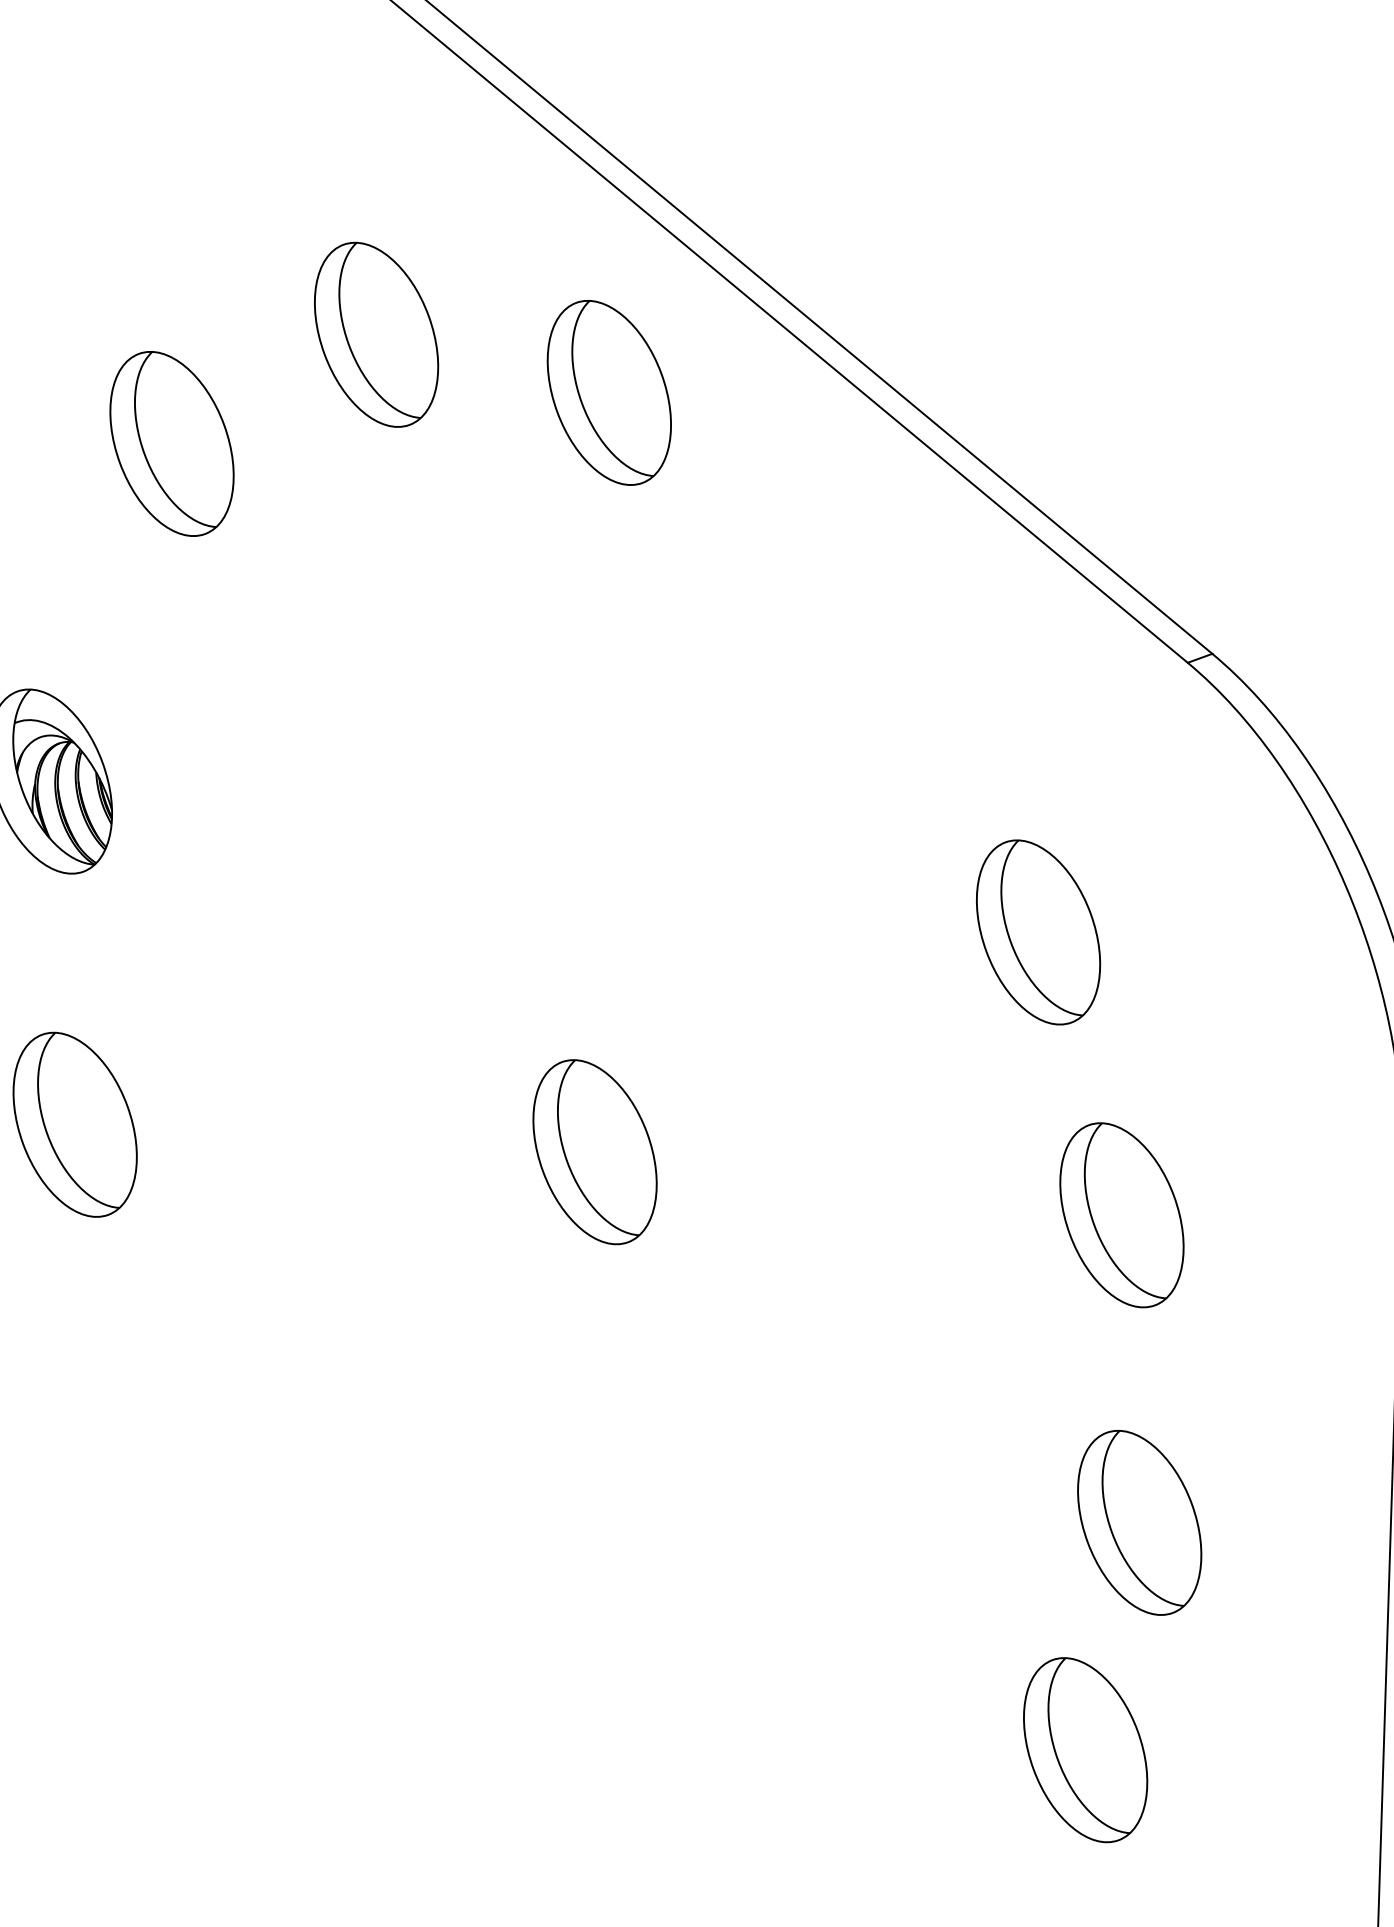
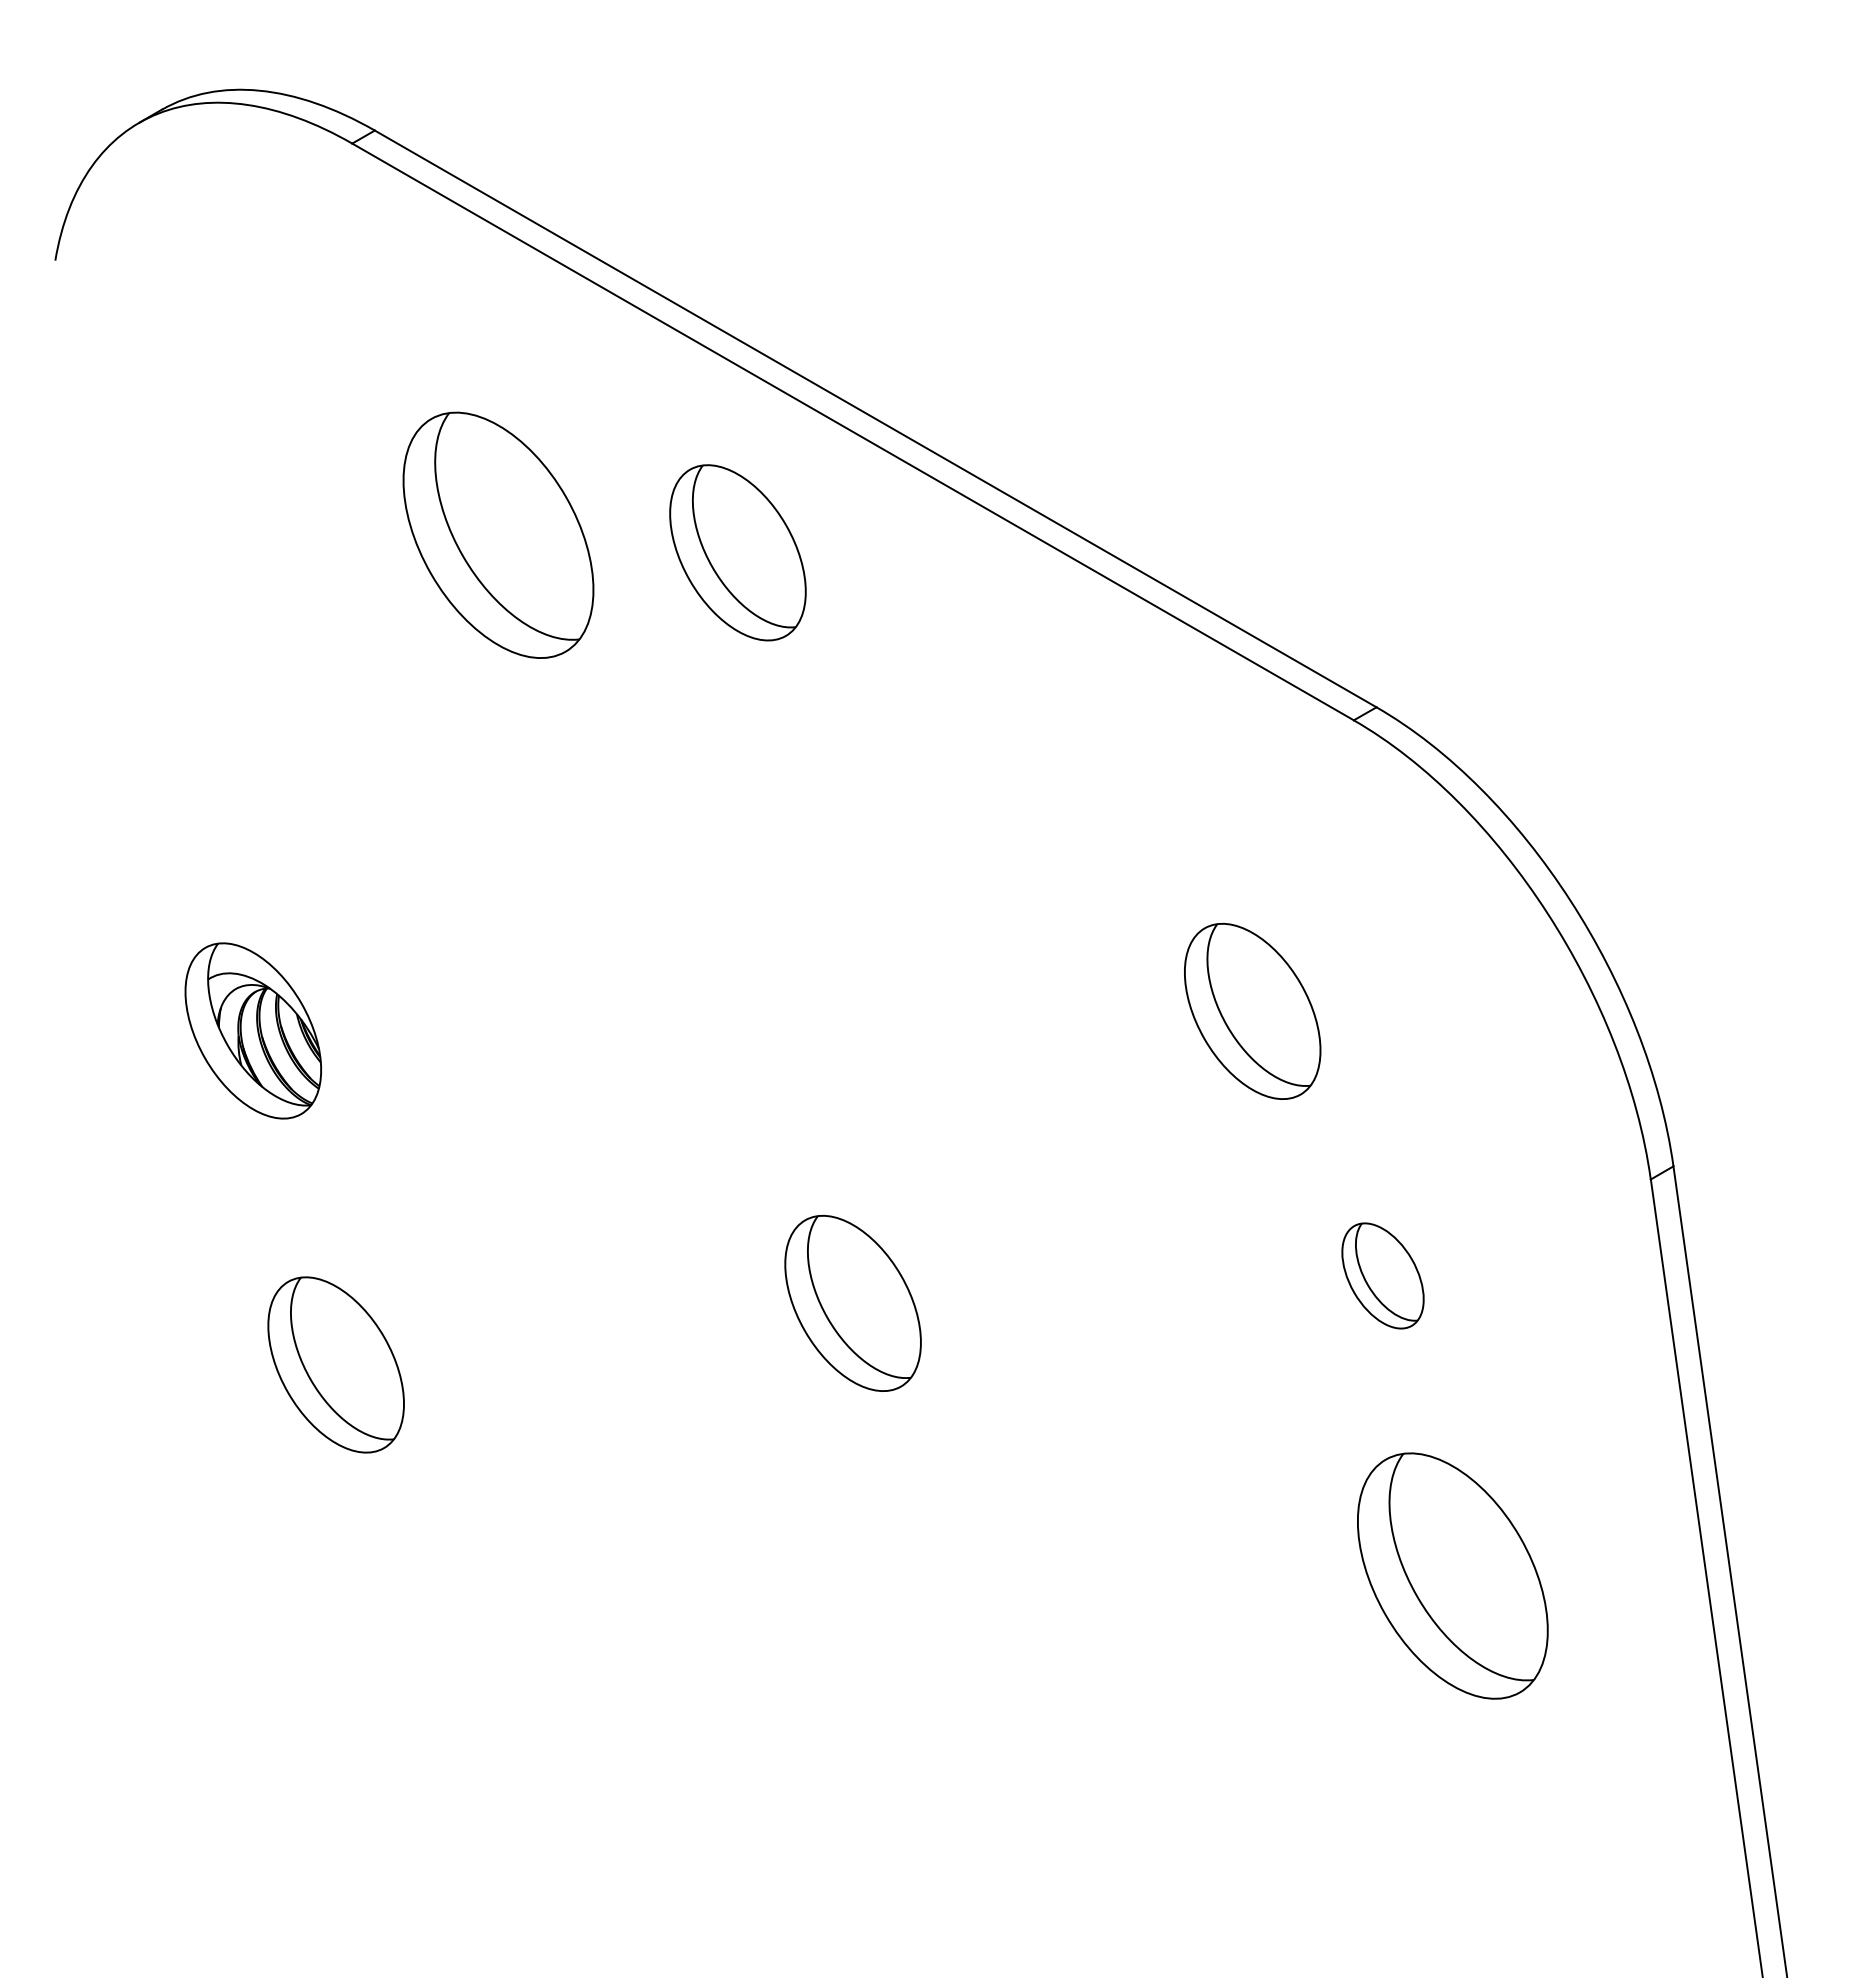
part: (376, 334) -> (498, 534), size x1.4
part: (171, 443) -> (315, 677), removed
part: (1121, 1214) -> (1382, 1275), size x0.6
part: (1139, 1522) -> (1452, 1575), size x1.4
part: (1084, 1749) -> (1437, 1808), removed

